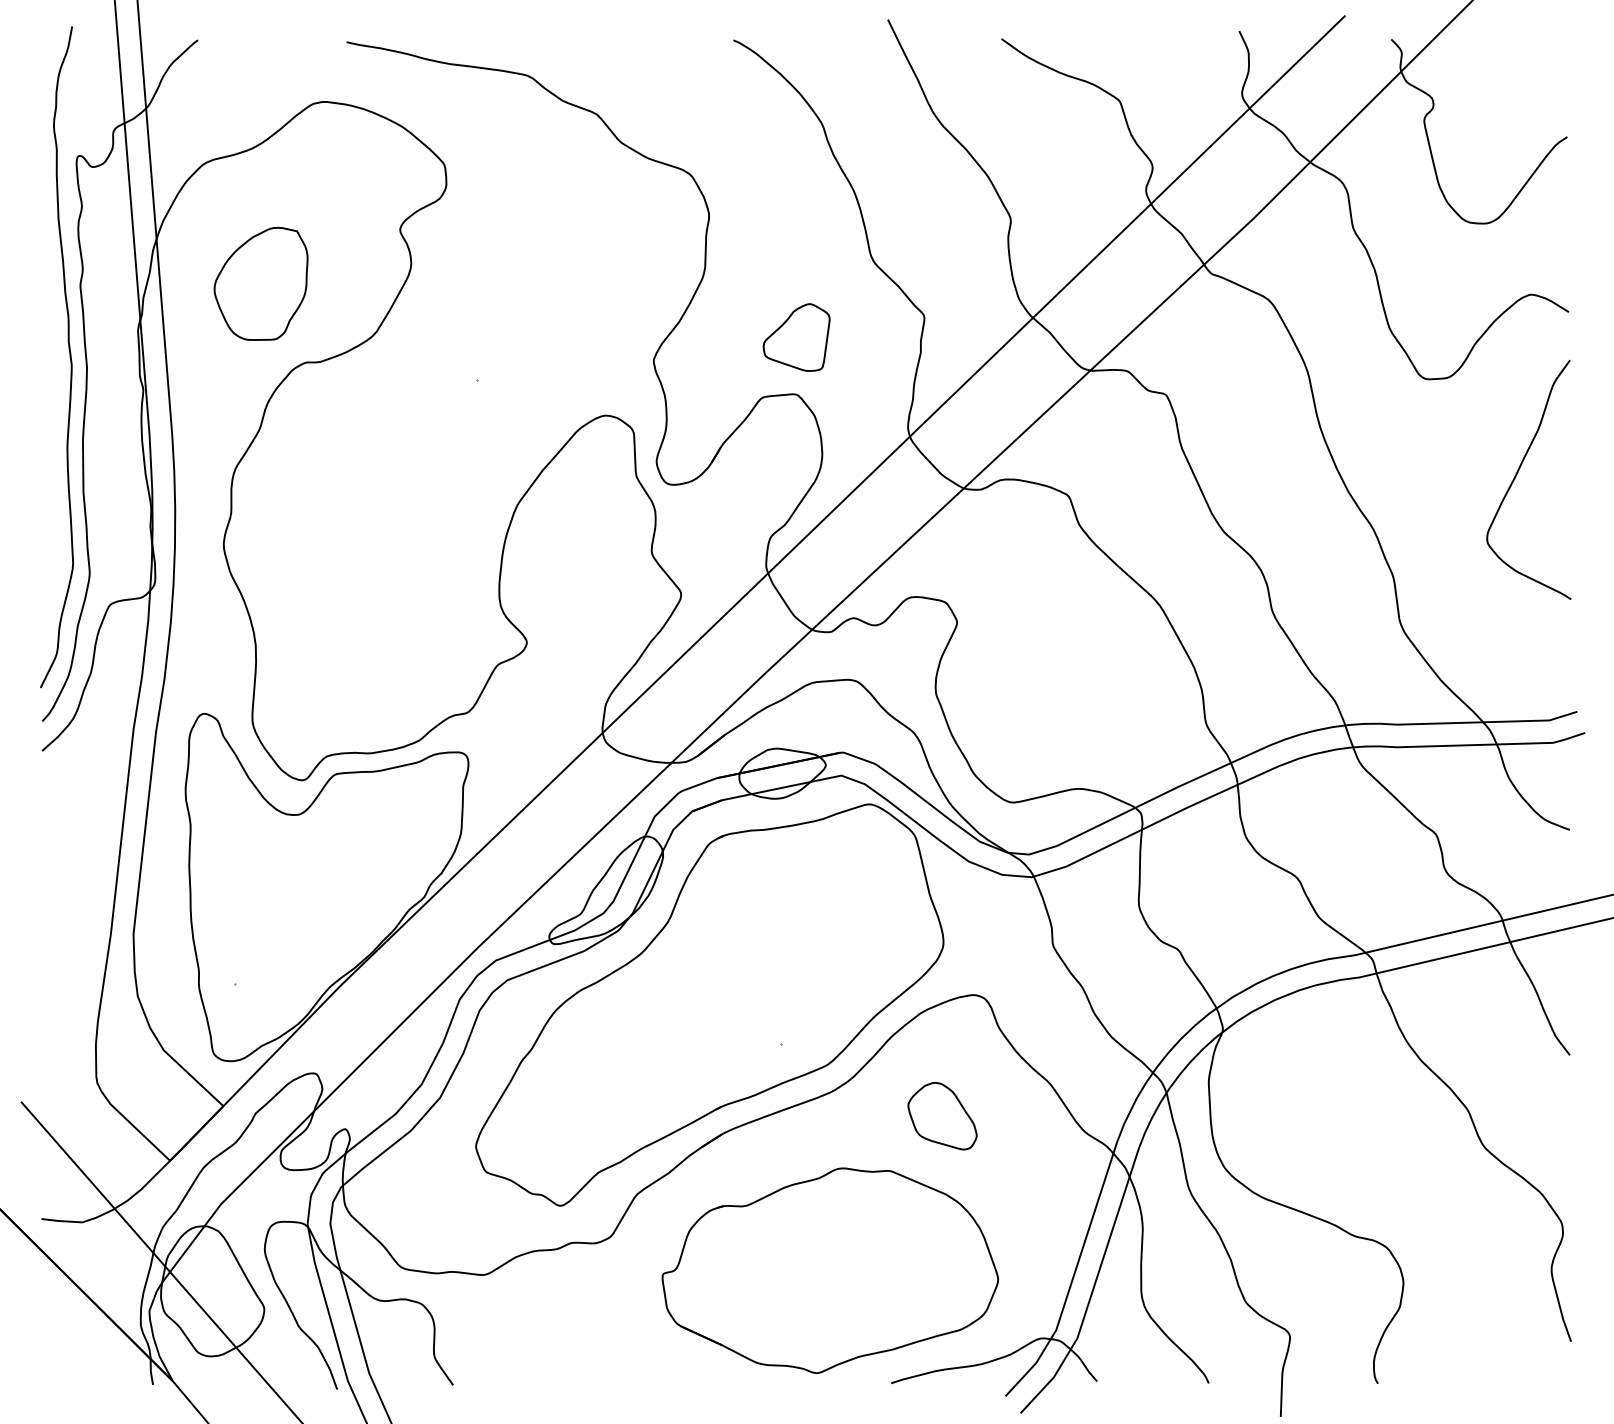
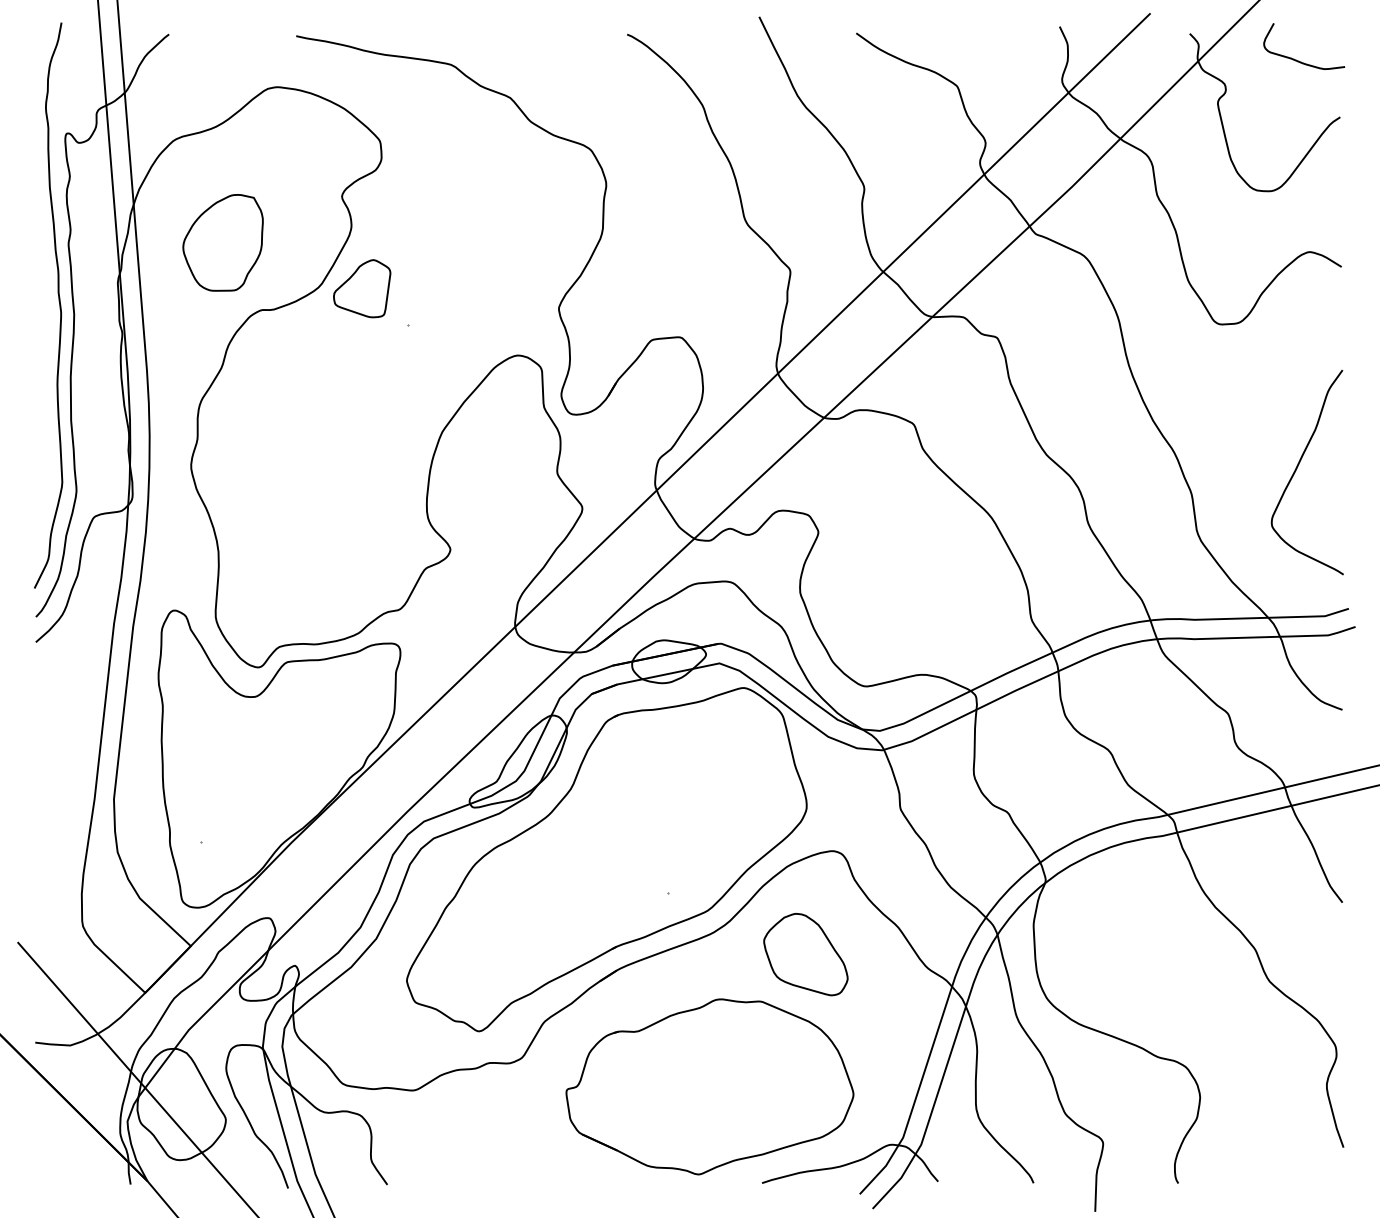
curve: (1518, 70) -> (1298, 60), added
part: (797, 337) -> (362, 288), moved
curve: (1517, 475) -> (1297, 468), moved
part: (942, 1115) -> (805, 954), size x1.43

